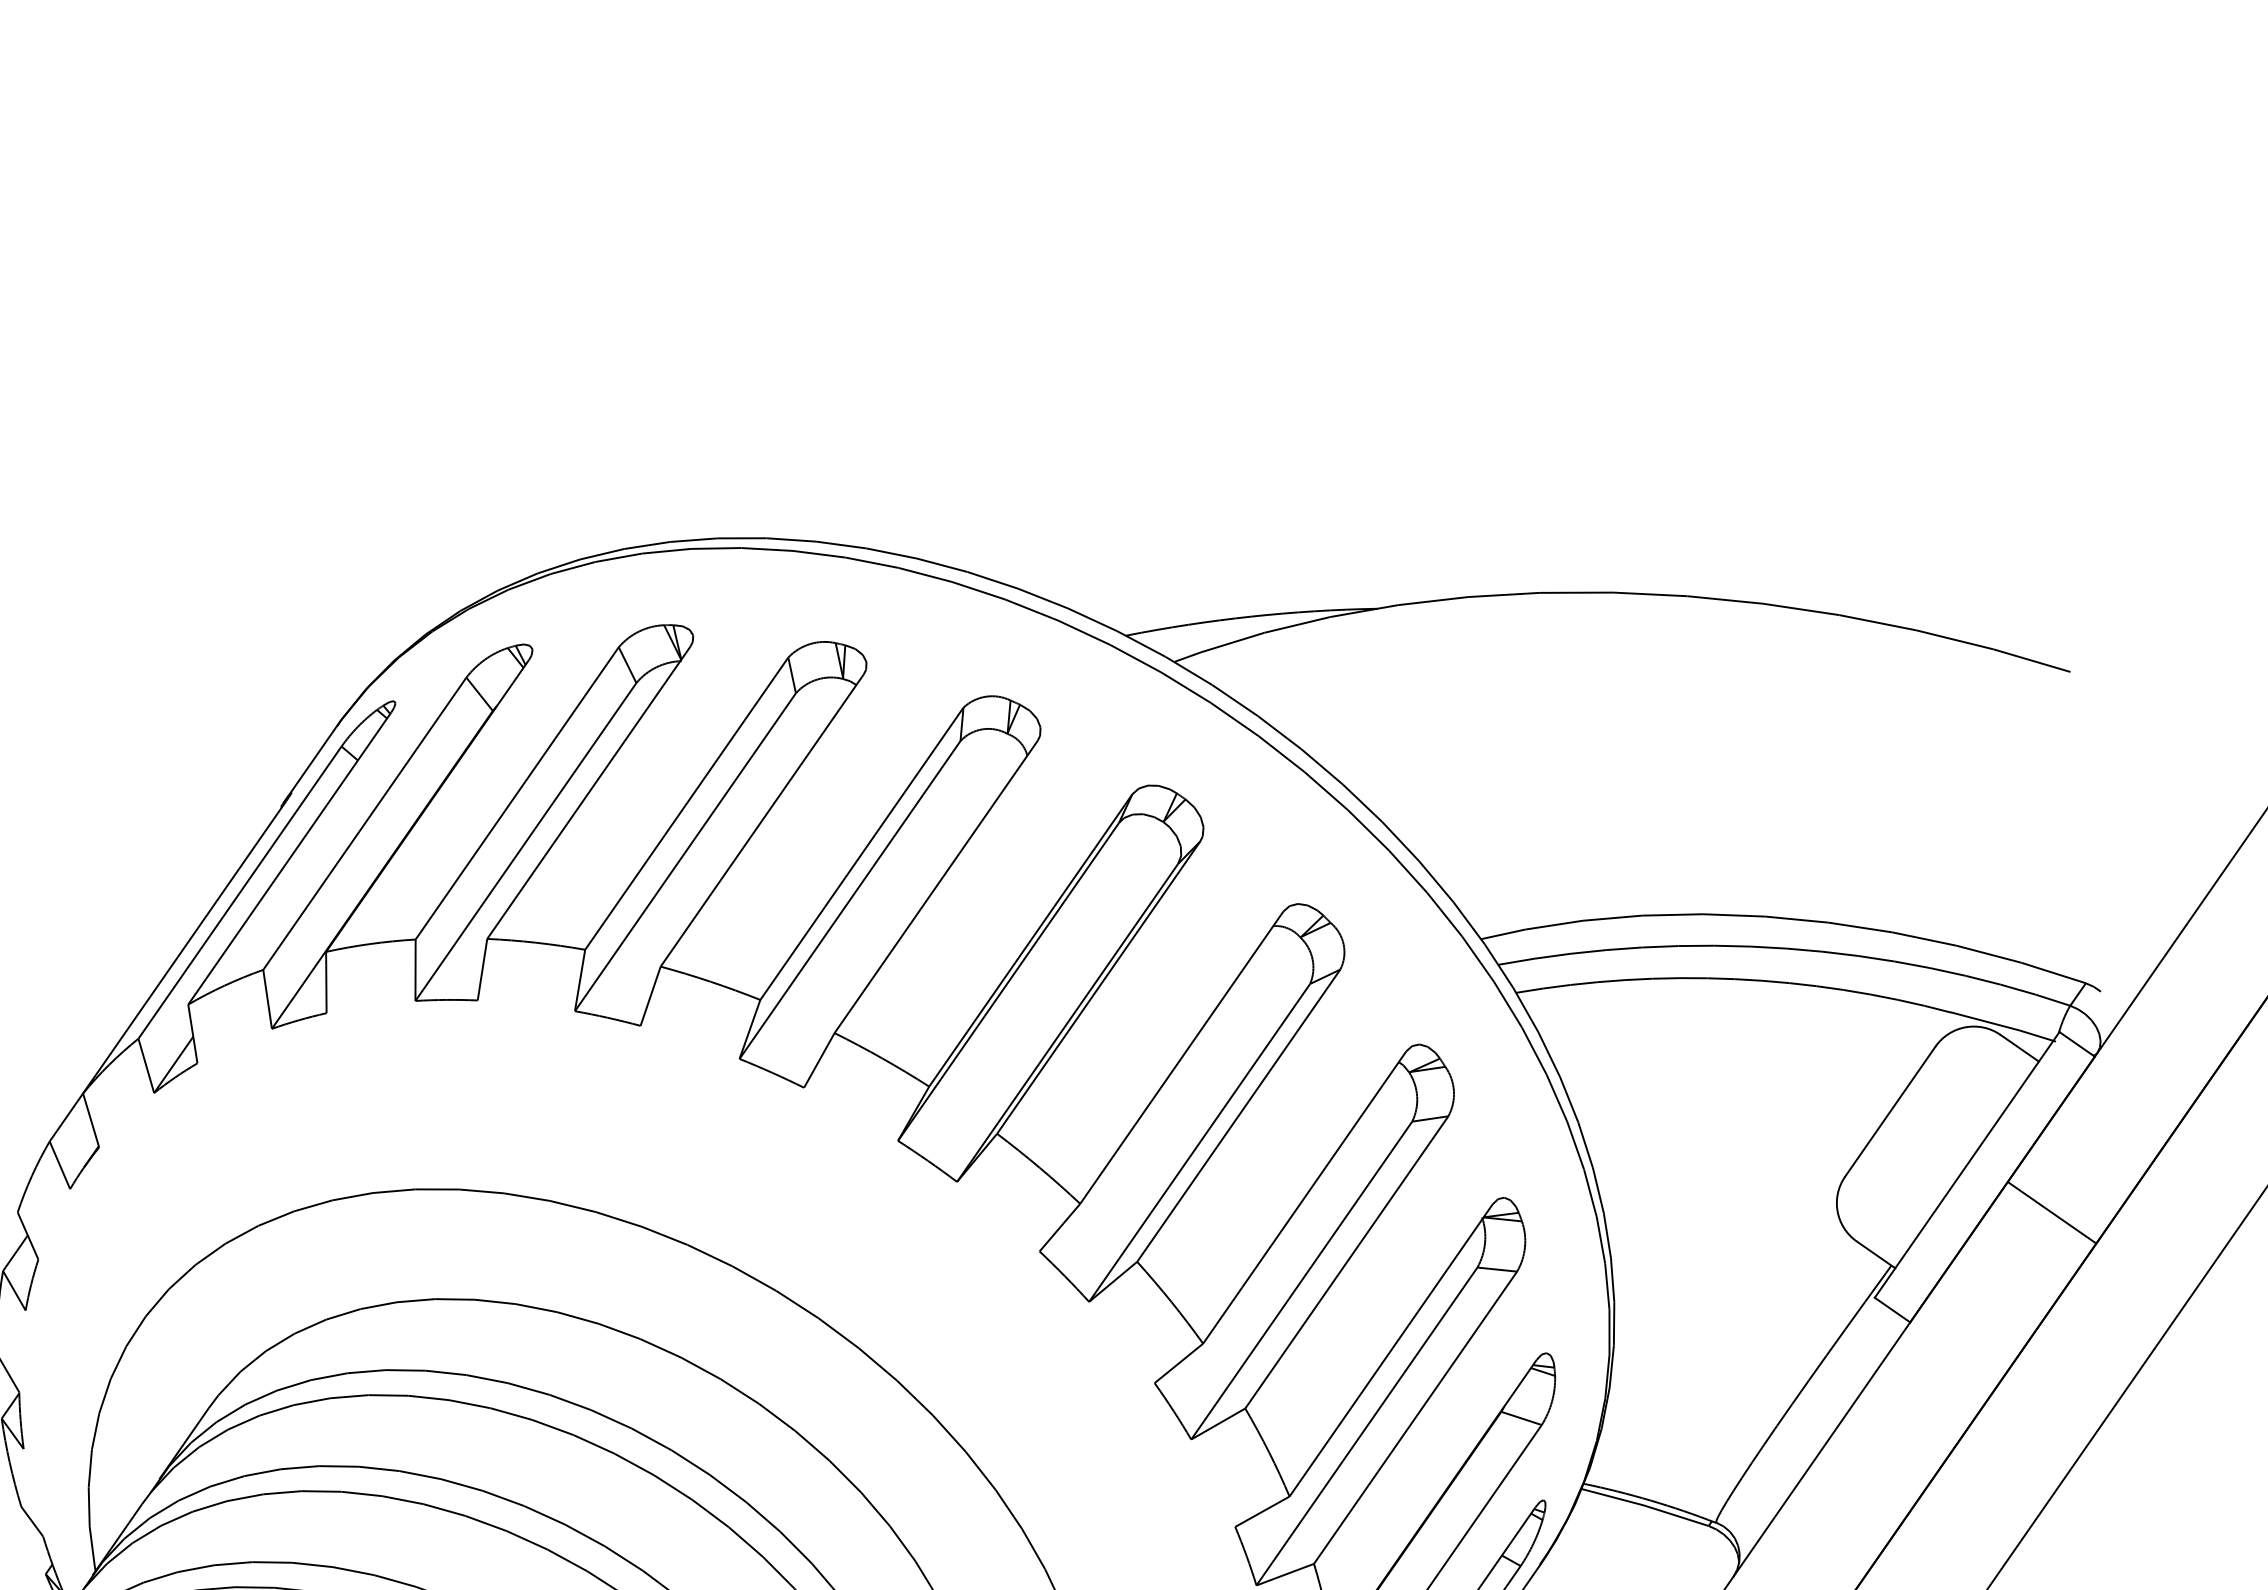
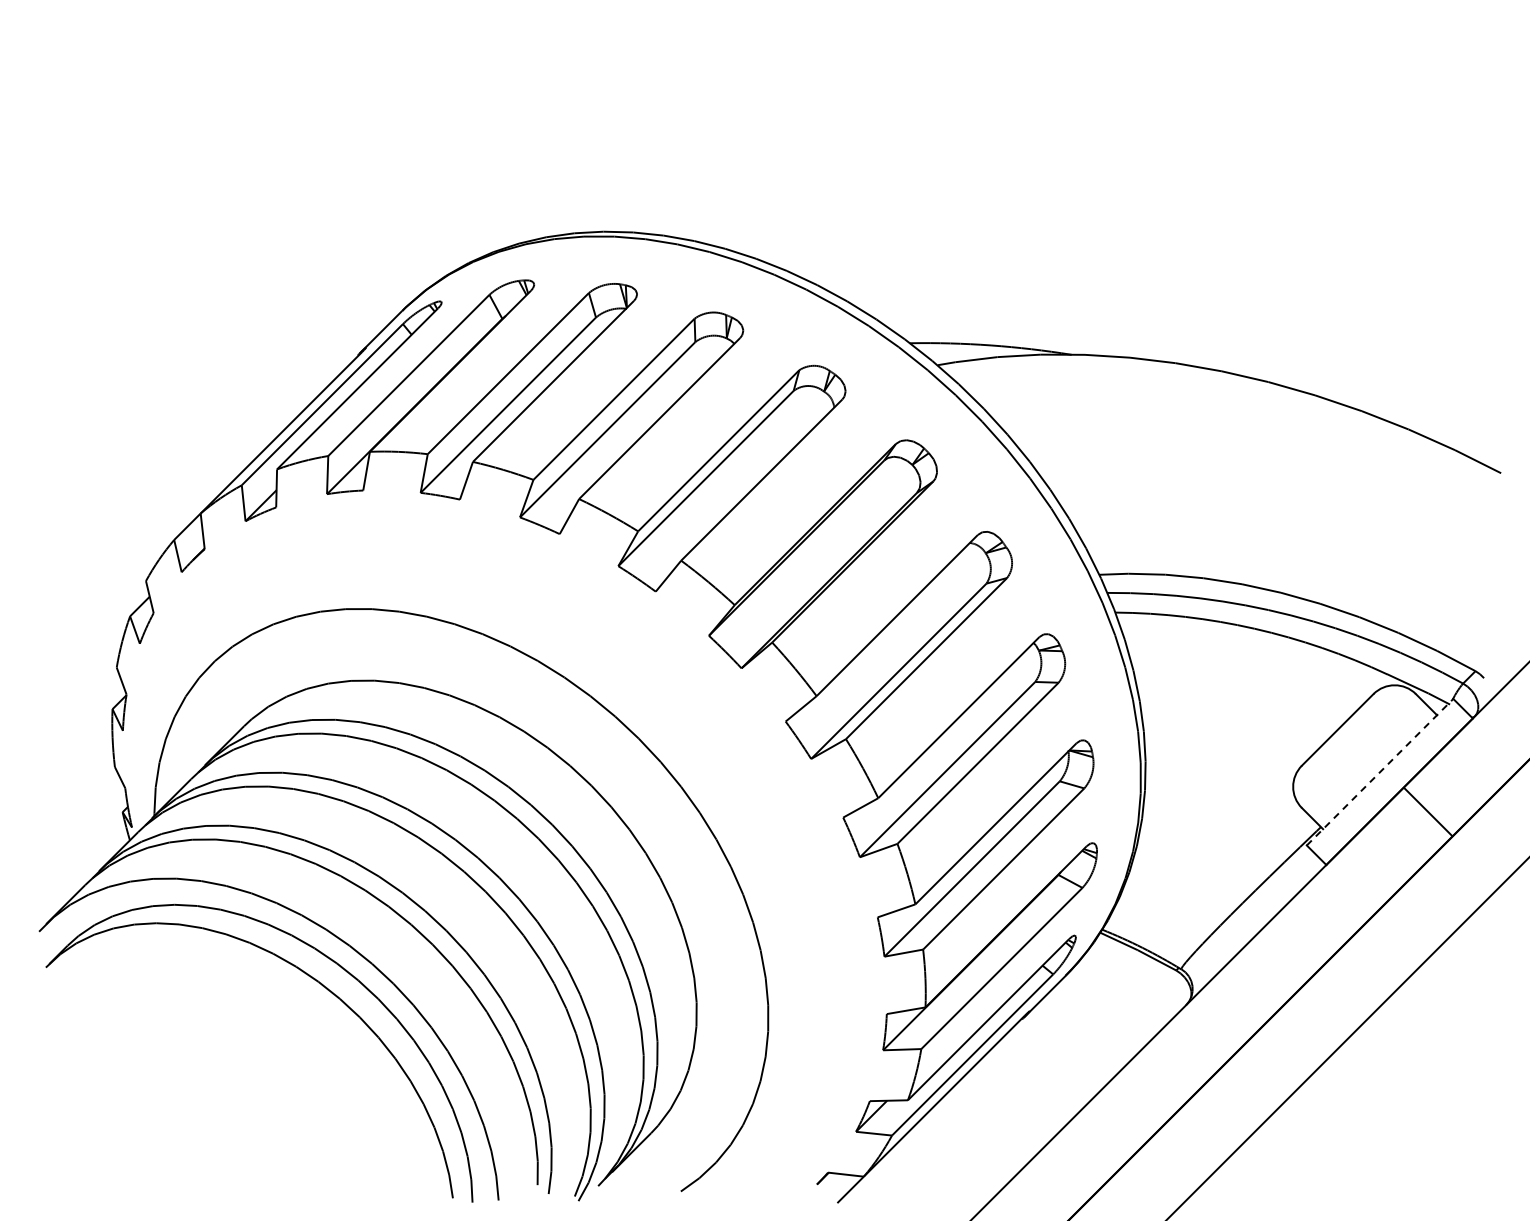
line: (1967, 1165) -> (1380, 772), solid -> dashed

